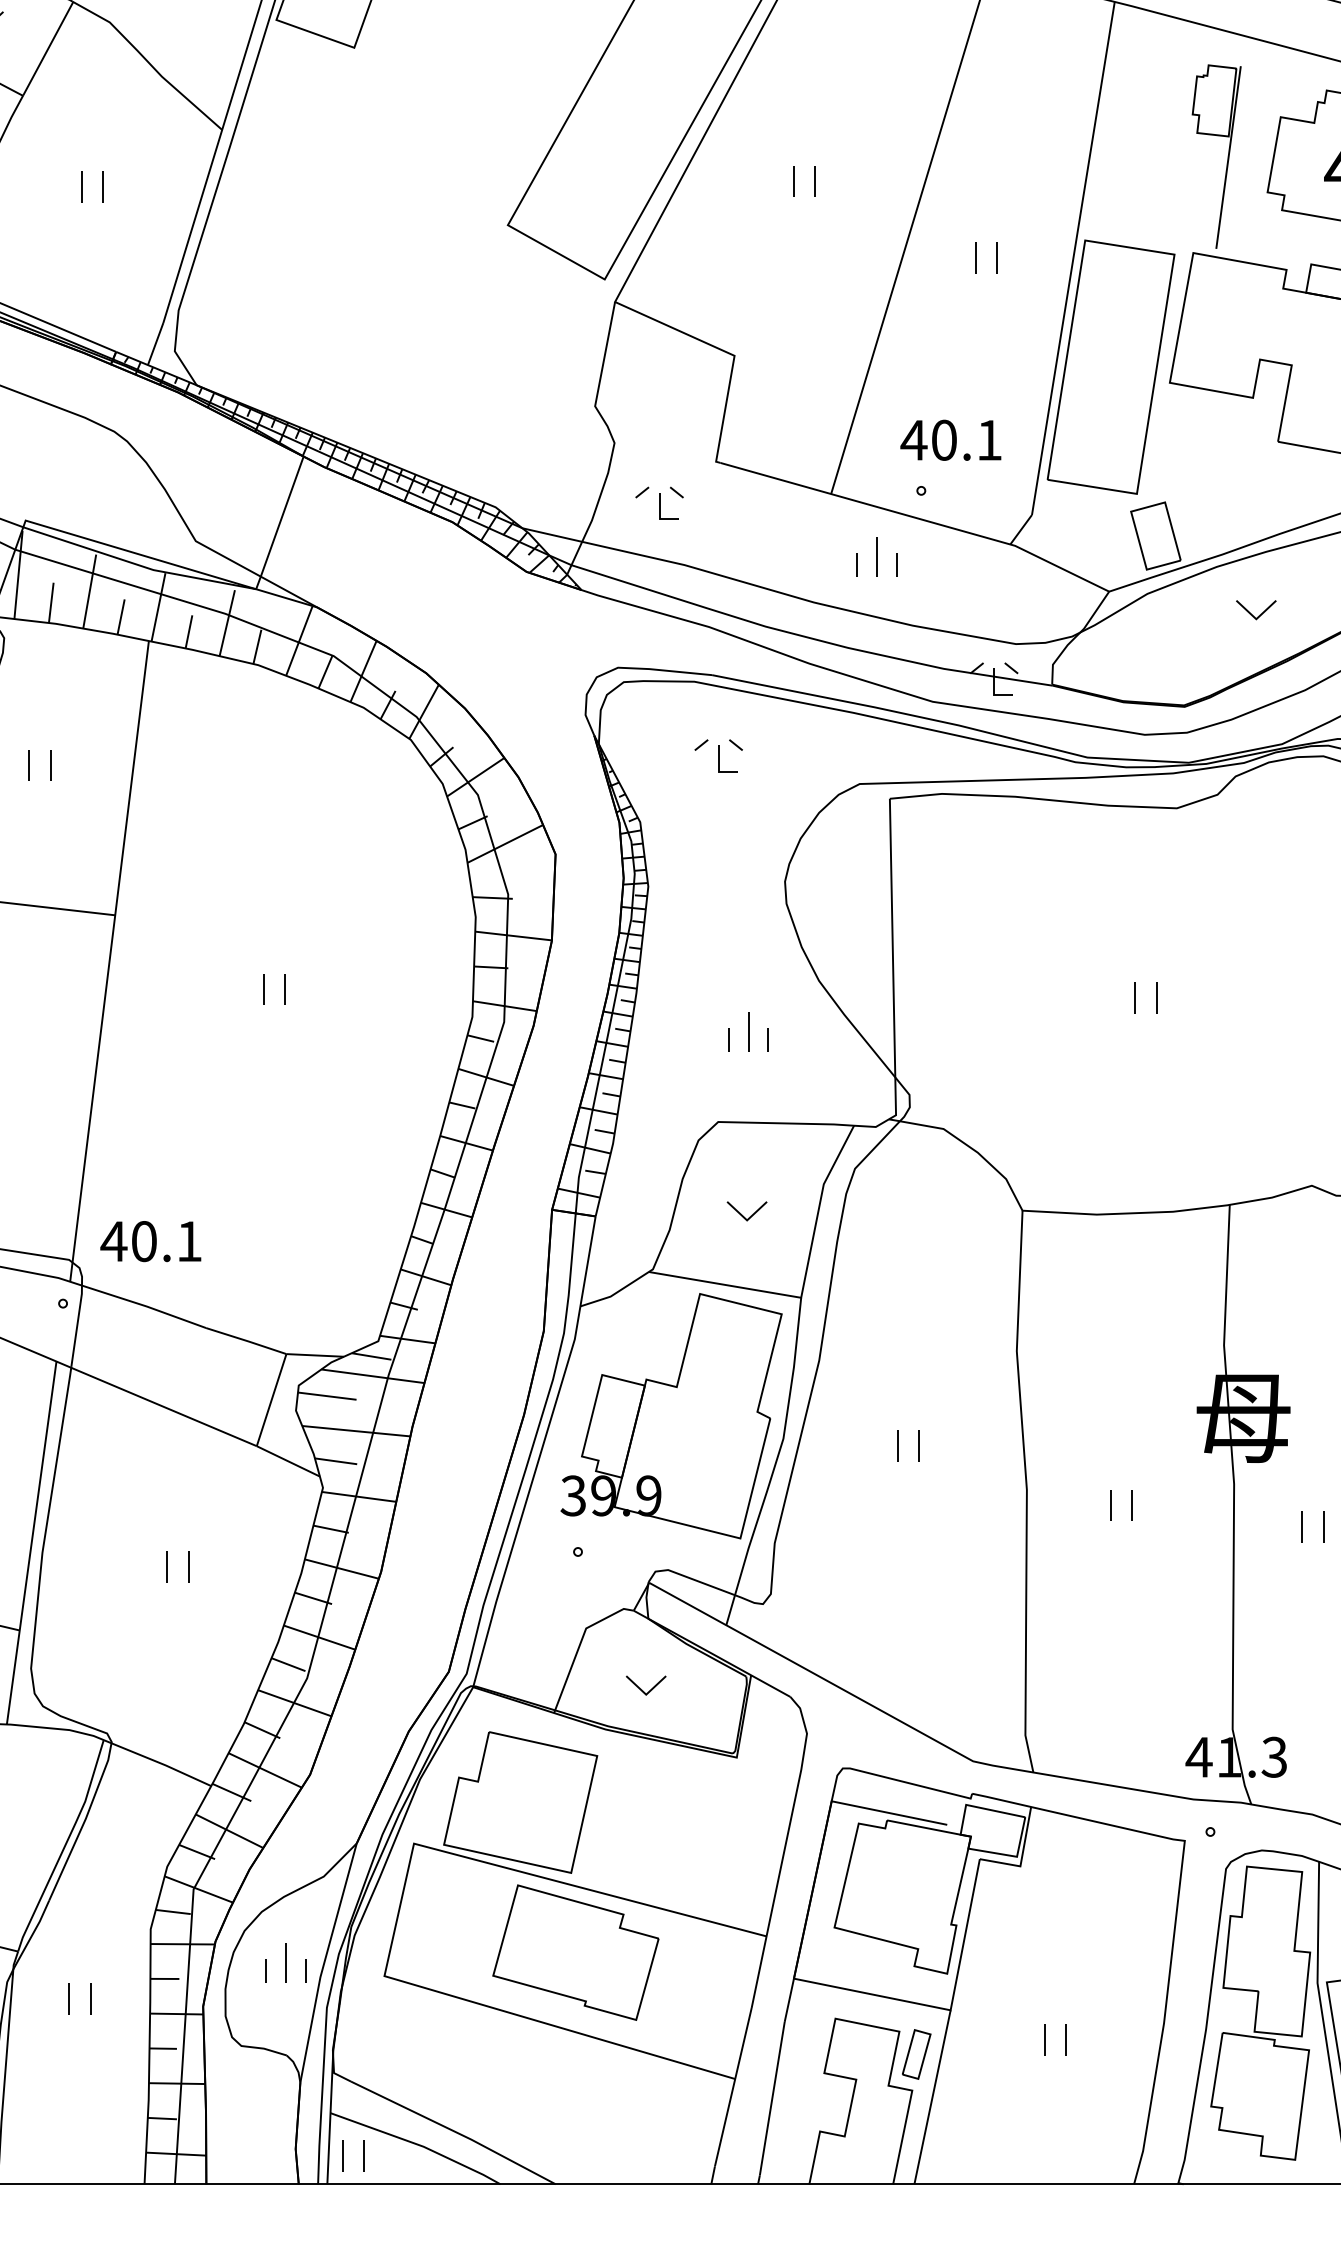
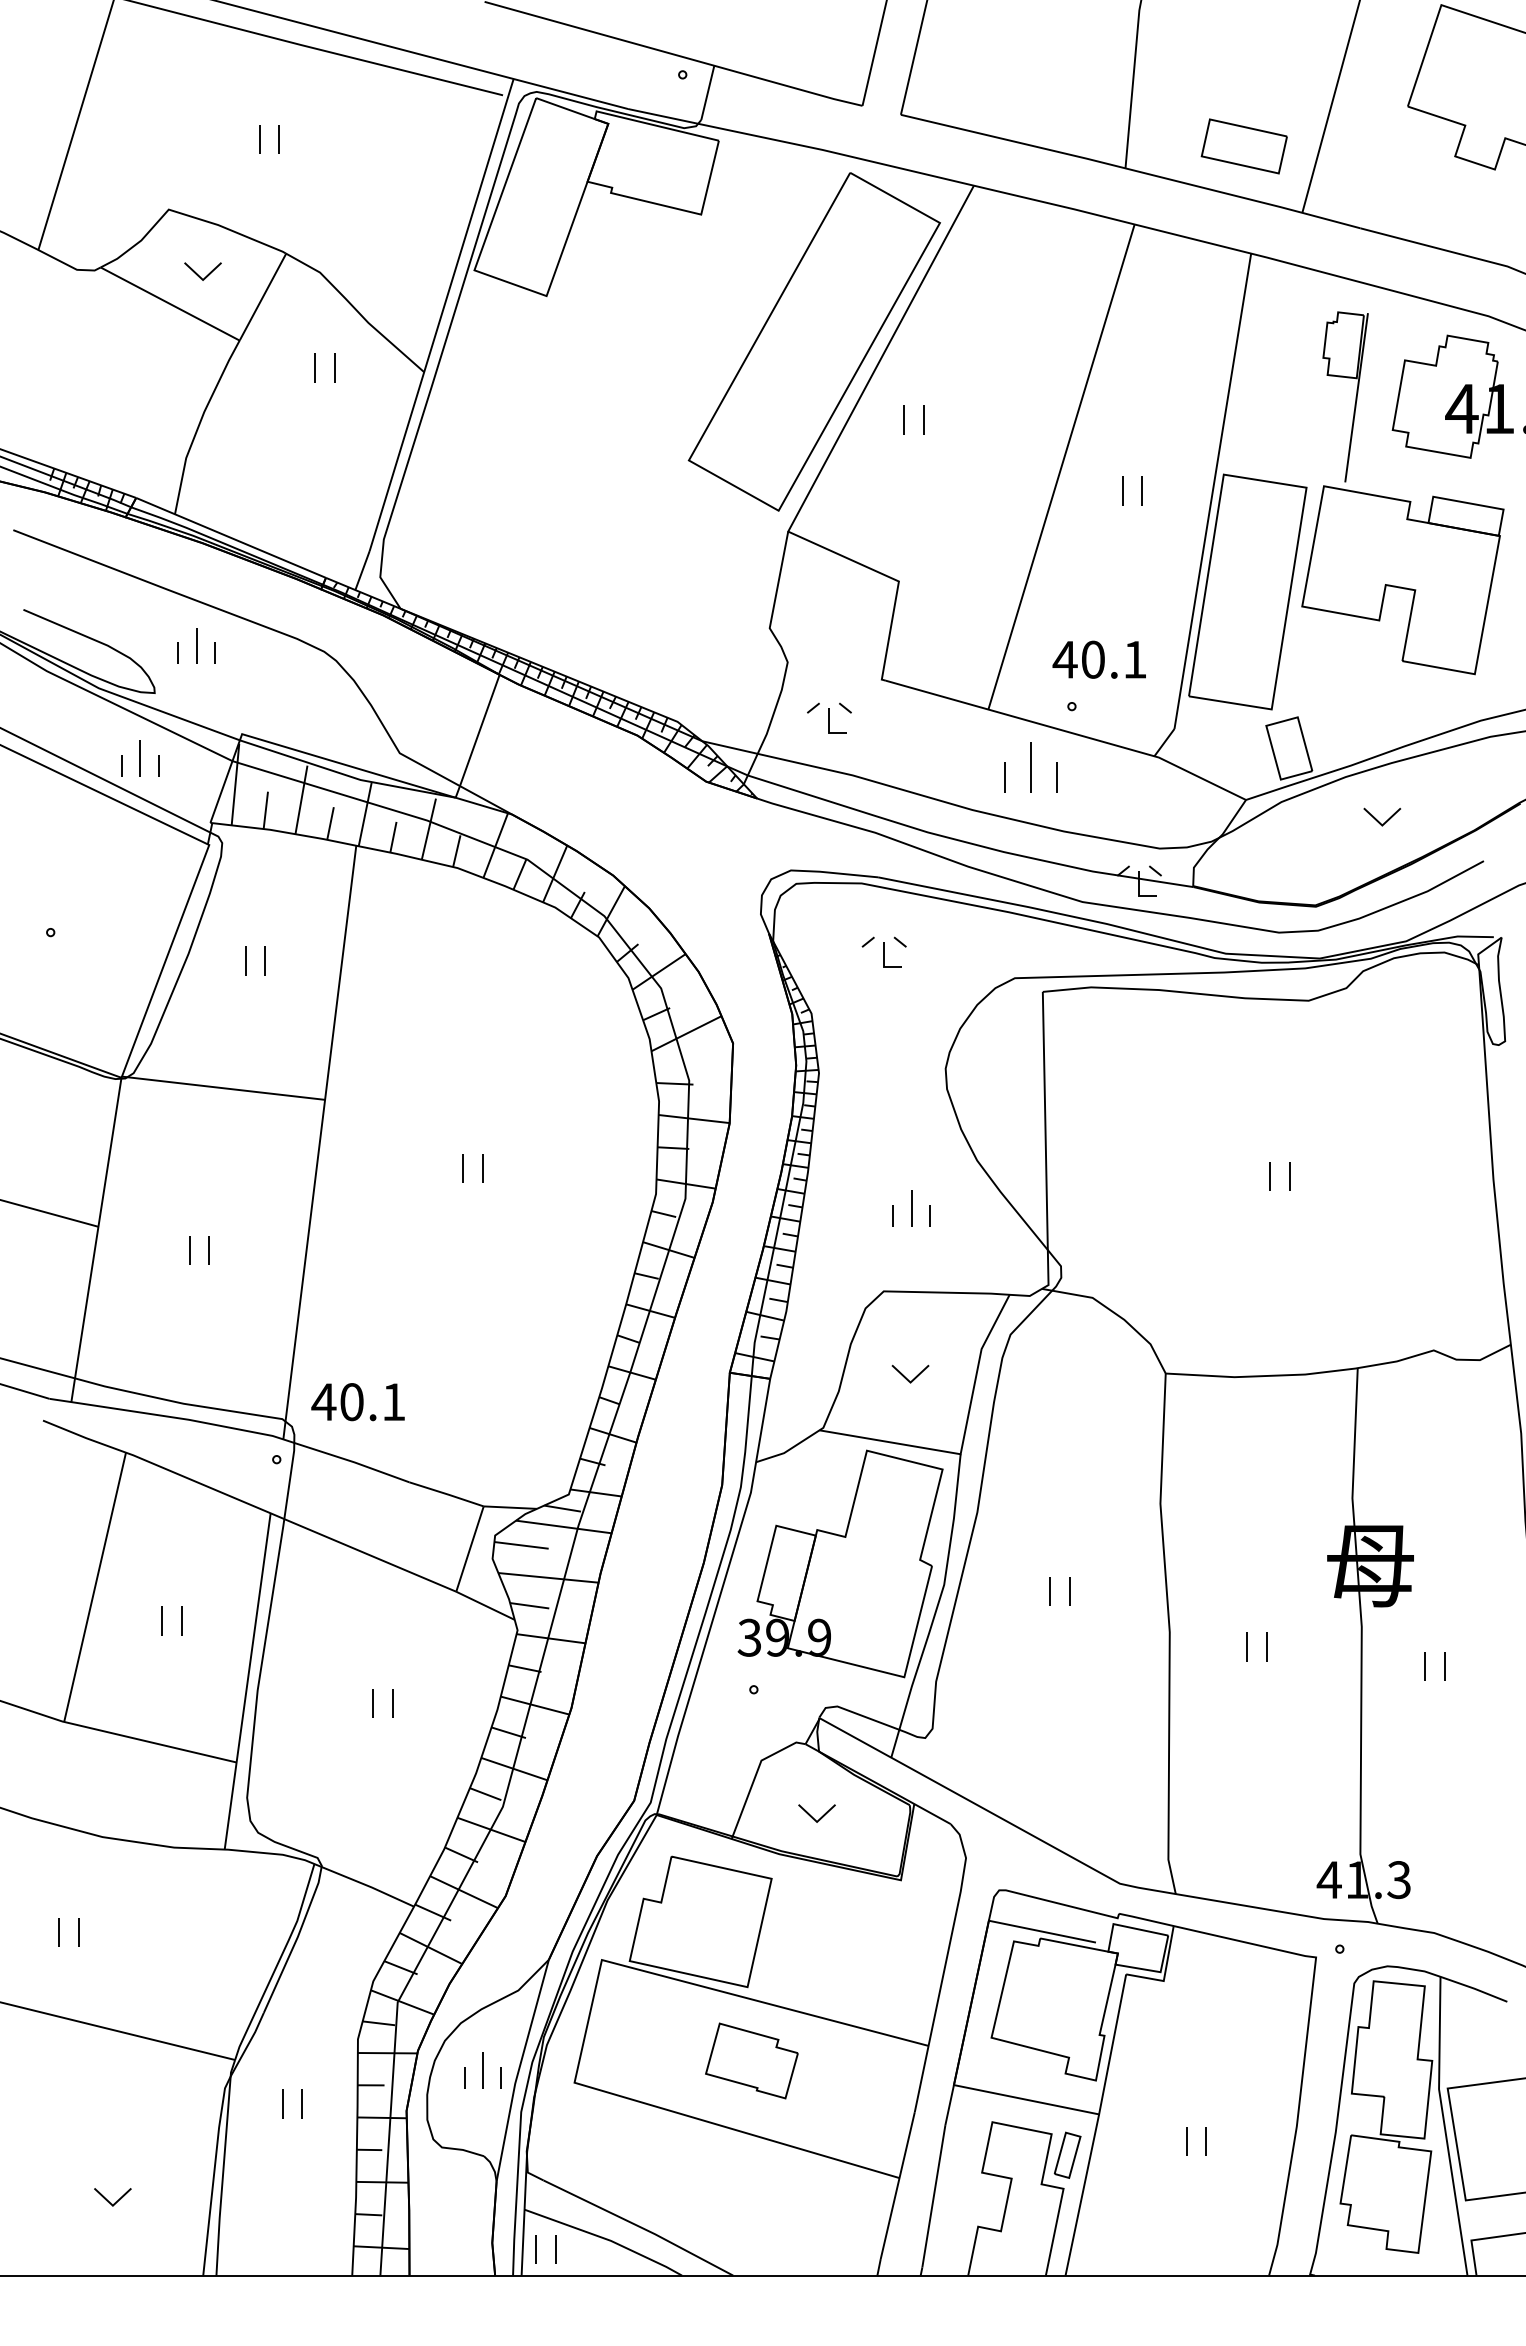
part: (794, 180) -> (904, 419), moved
part: (82, 186) -> (315, 367), moved
part: (876, 556) -> (1030, 767), size x1.4
part: (575, 1952) -> (751, 2060), size x0.6

